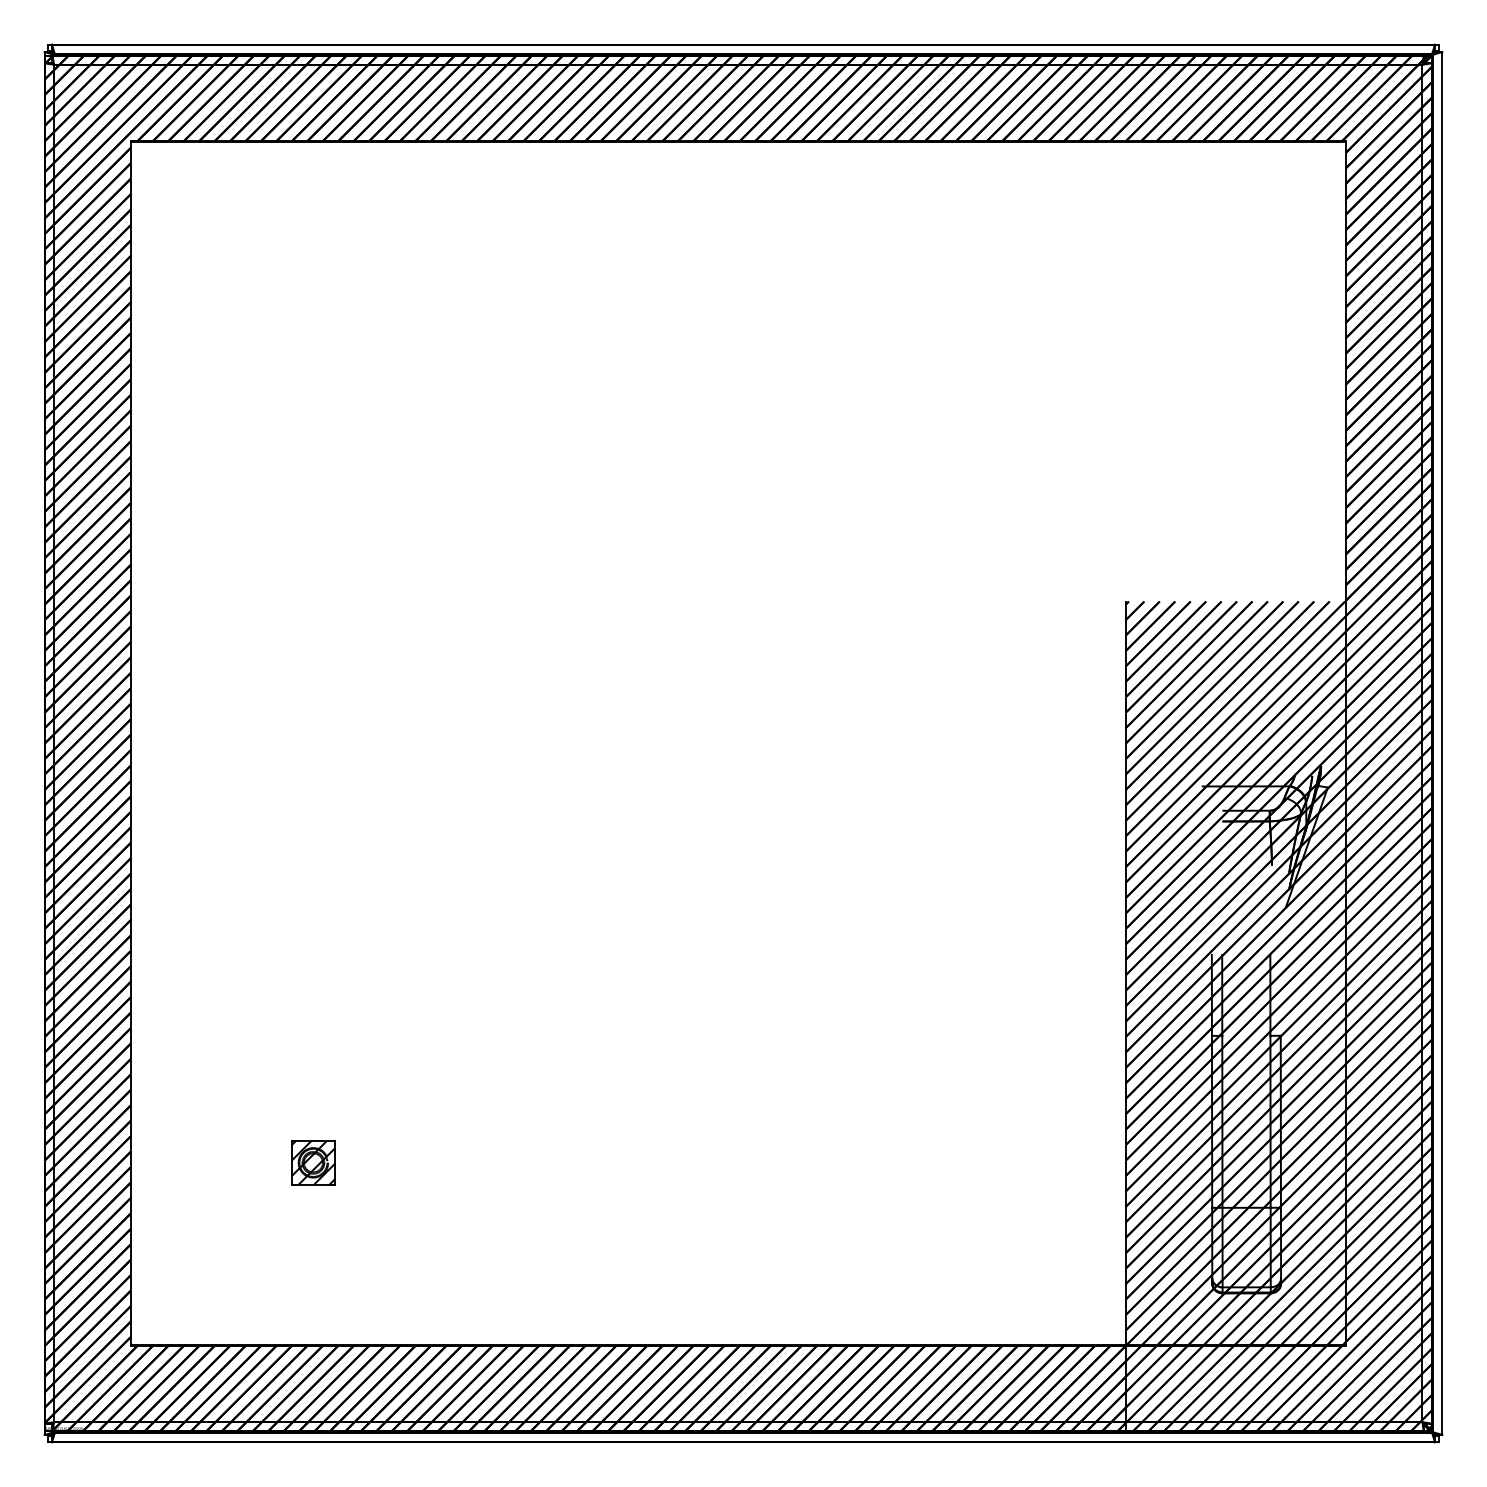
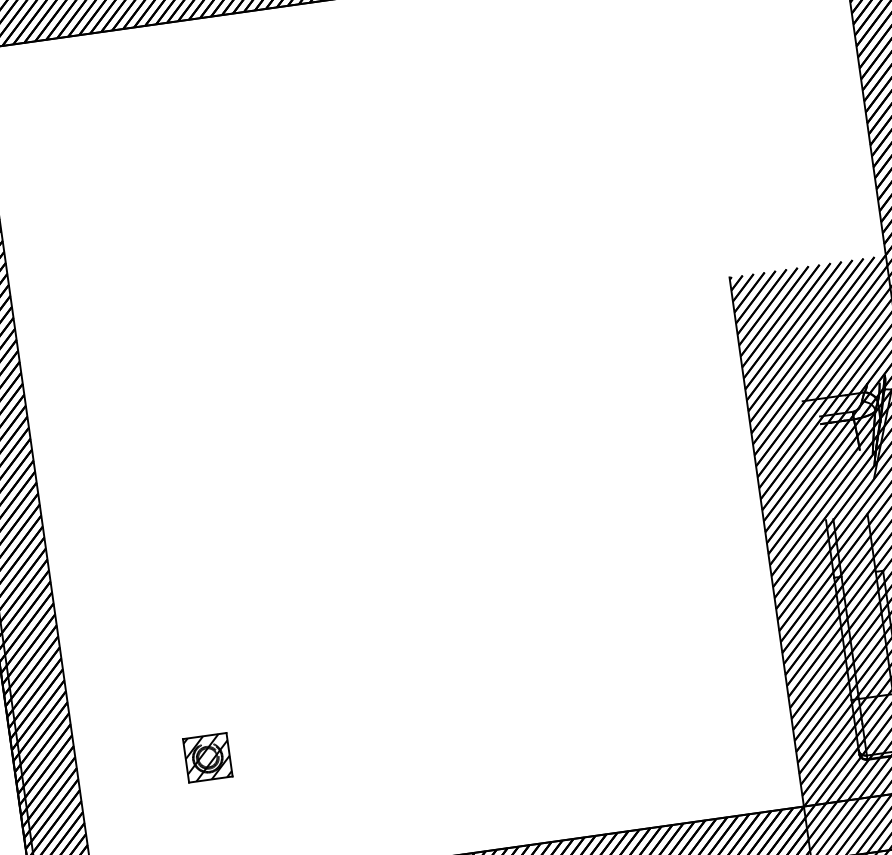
part: (313, 1162) -> (207, 757), size x1.4

